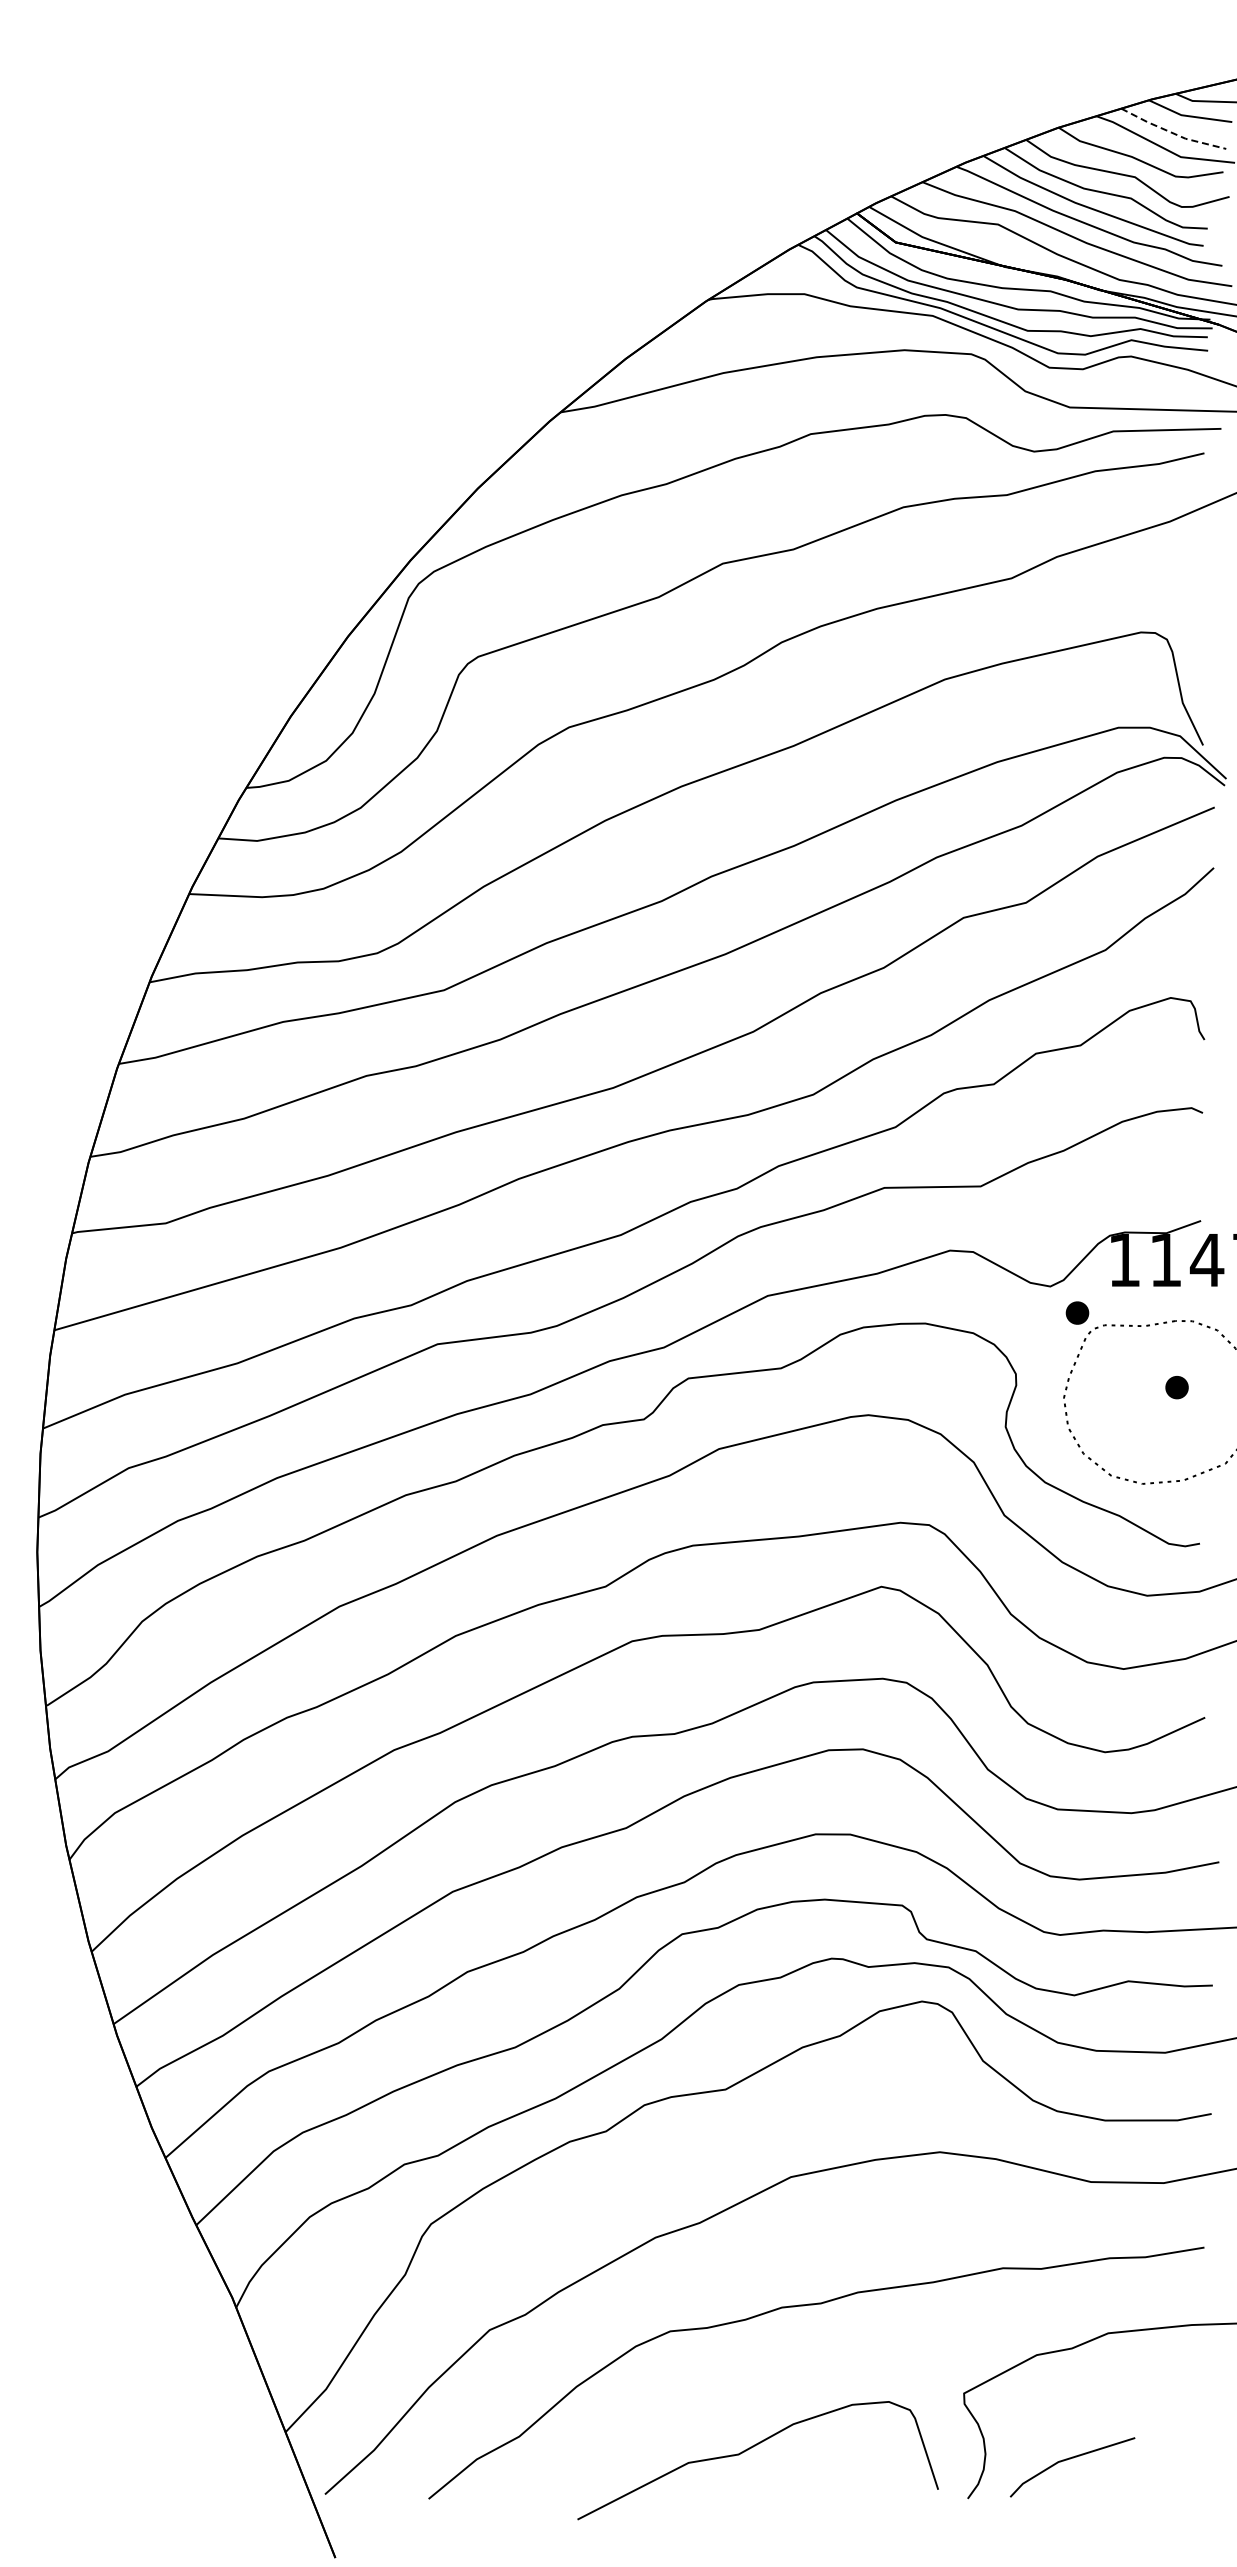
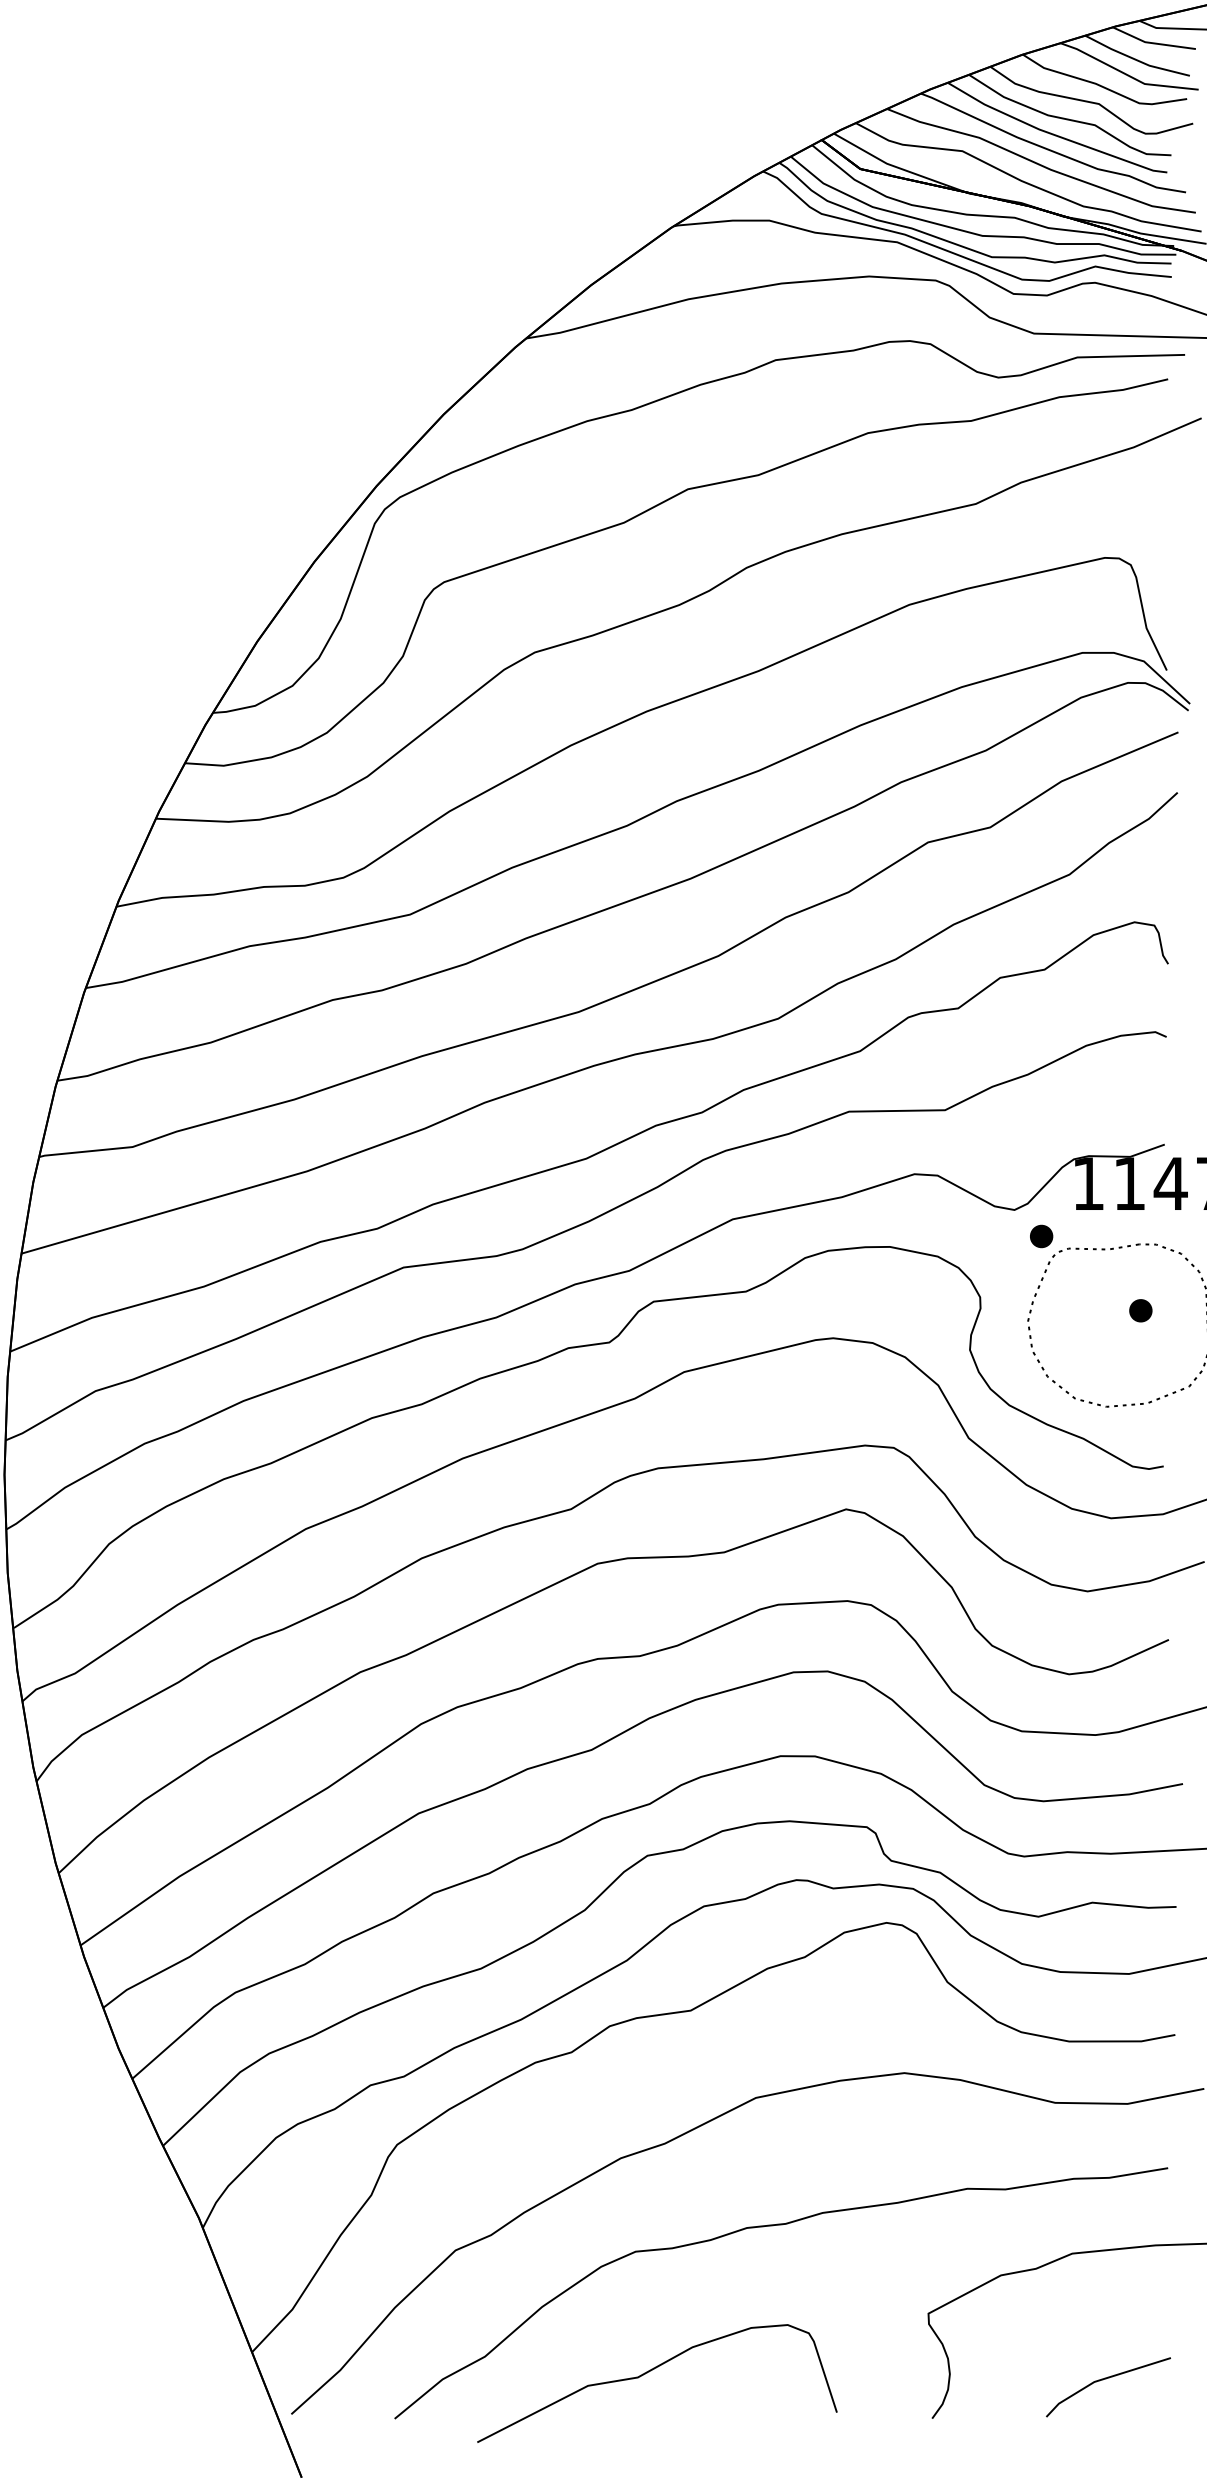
line: (1172, 132) -> (1136, 59), dashed -> solid
curve: (751, 2448) -> (650, 2371), moved
line: (1070, 2459) -> (1106, 2379), moved

